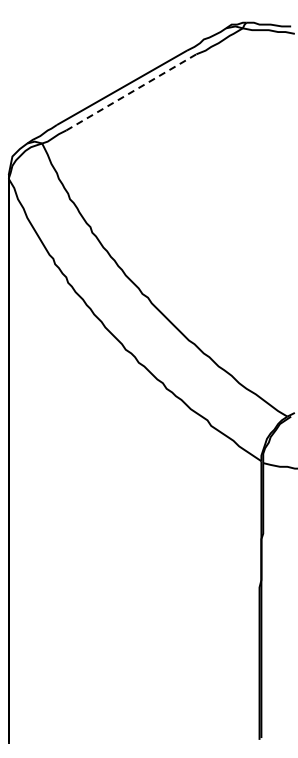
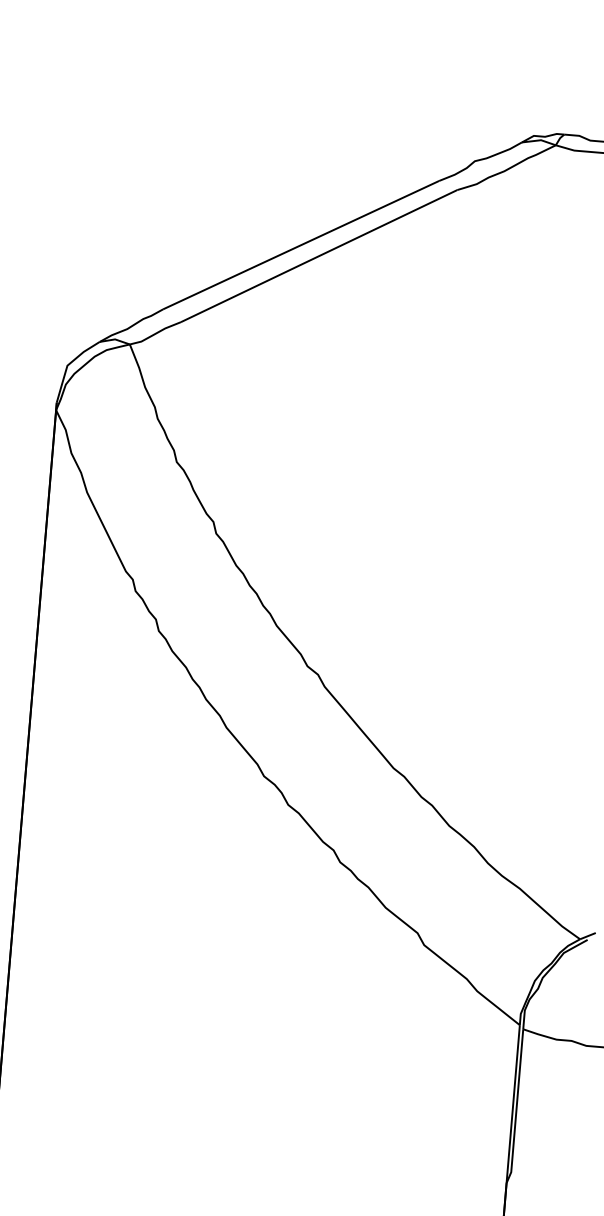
line: (131, 92) -> (319, 256), dashed -> solid

